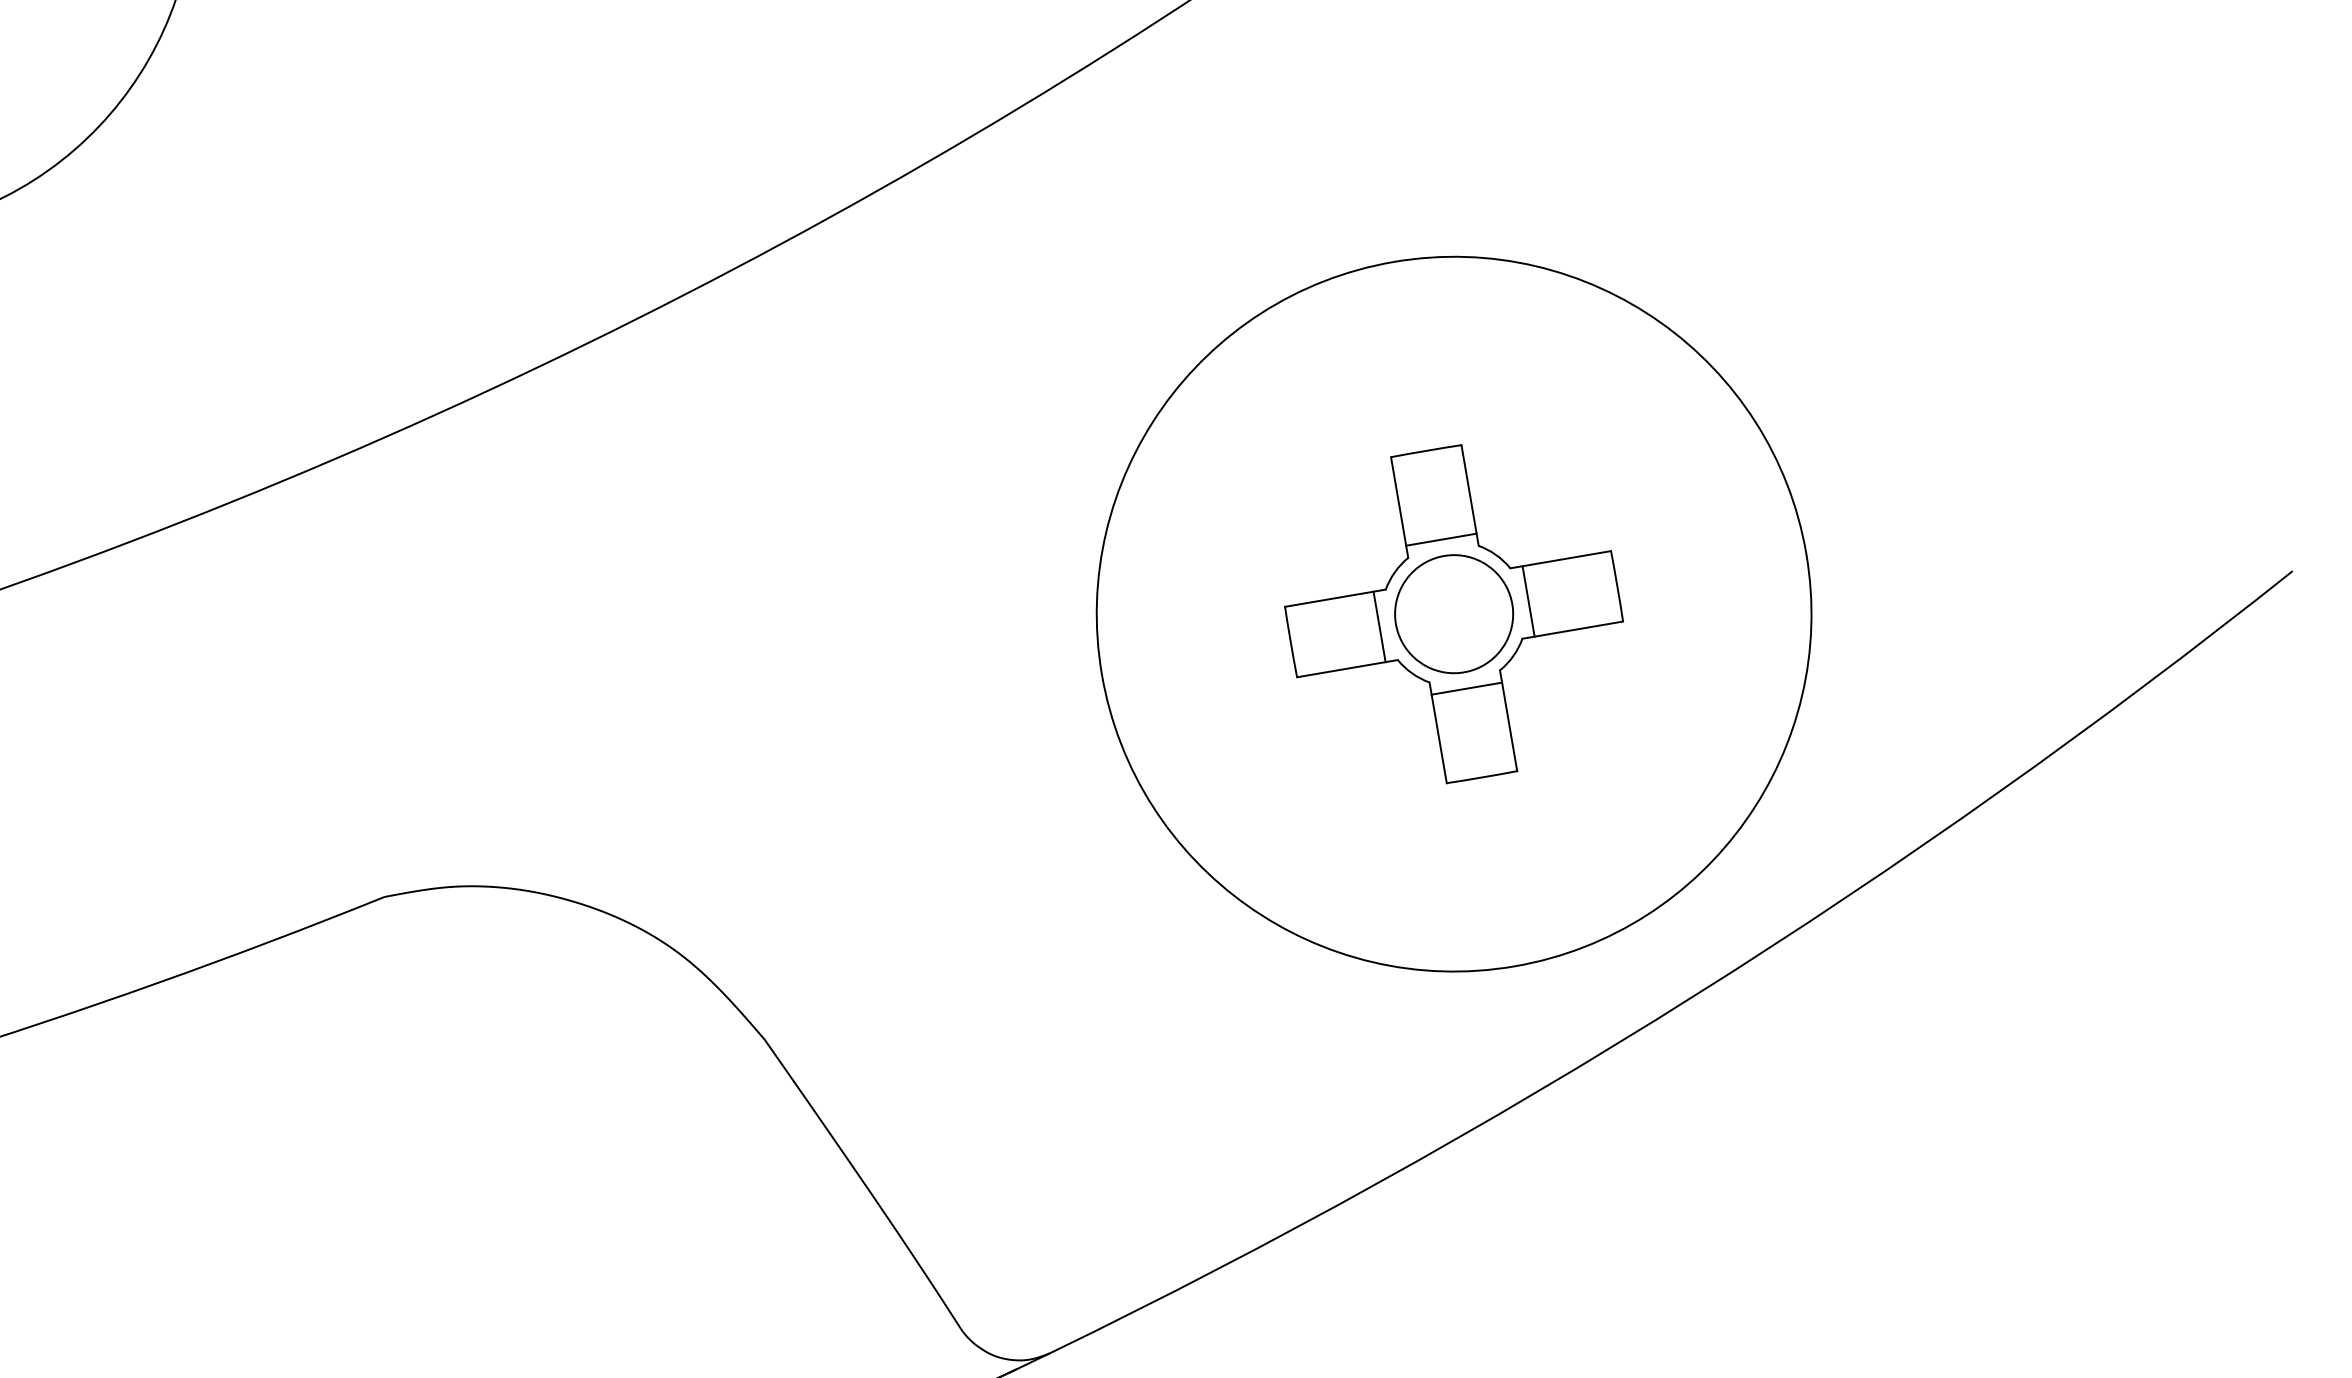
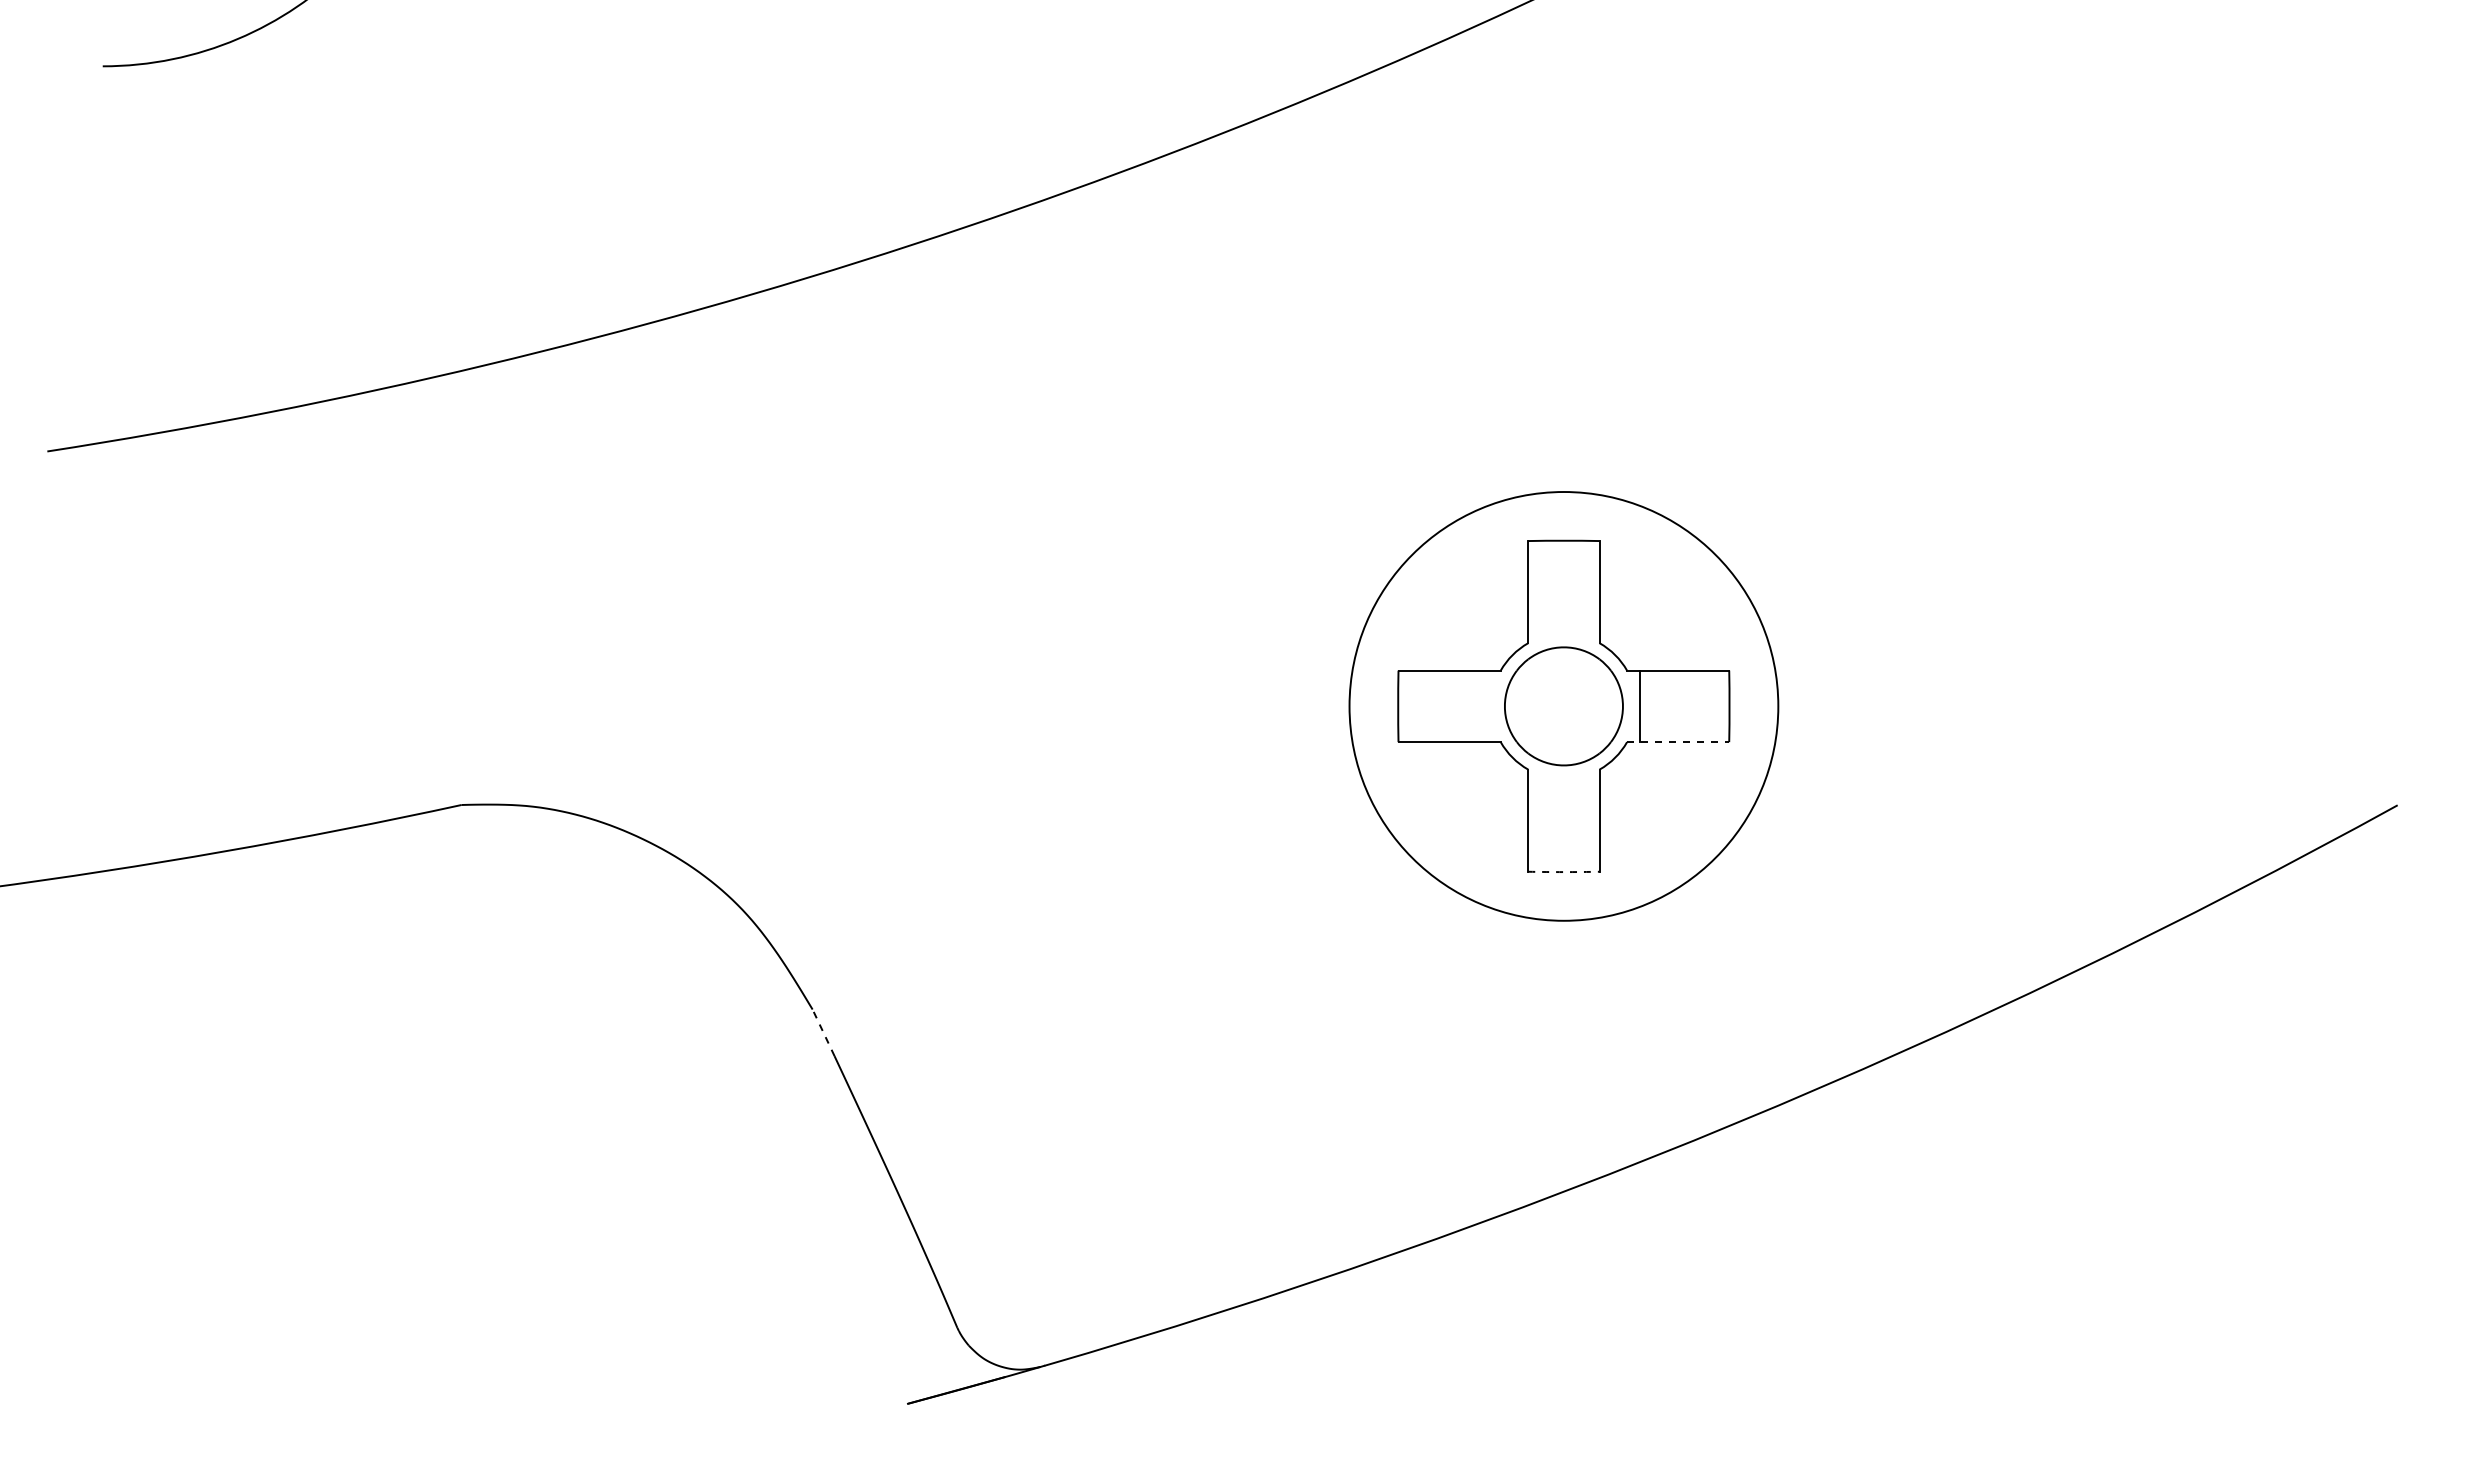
line: (1440, 539) -> (1563, 630), removed
circle: (1453, 614) -> (1563, 706), size x0.6
line: (1379, 626) -> (1488, 706), removed
line: (1573, 630) -> (1678, 742), solid -> dashed
line: (1466, 688) -> (1563, 781), removed
arc: (1481, 777) -> (1563, 872), solid -> dashed
line: (779, 1060) -> (823, 1032), solid -> dashed

